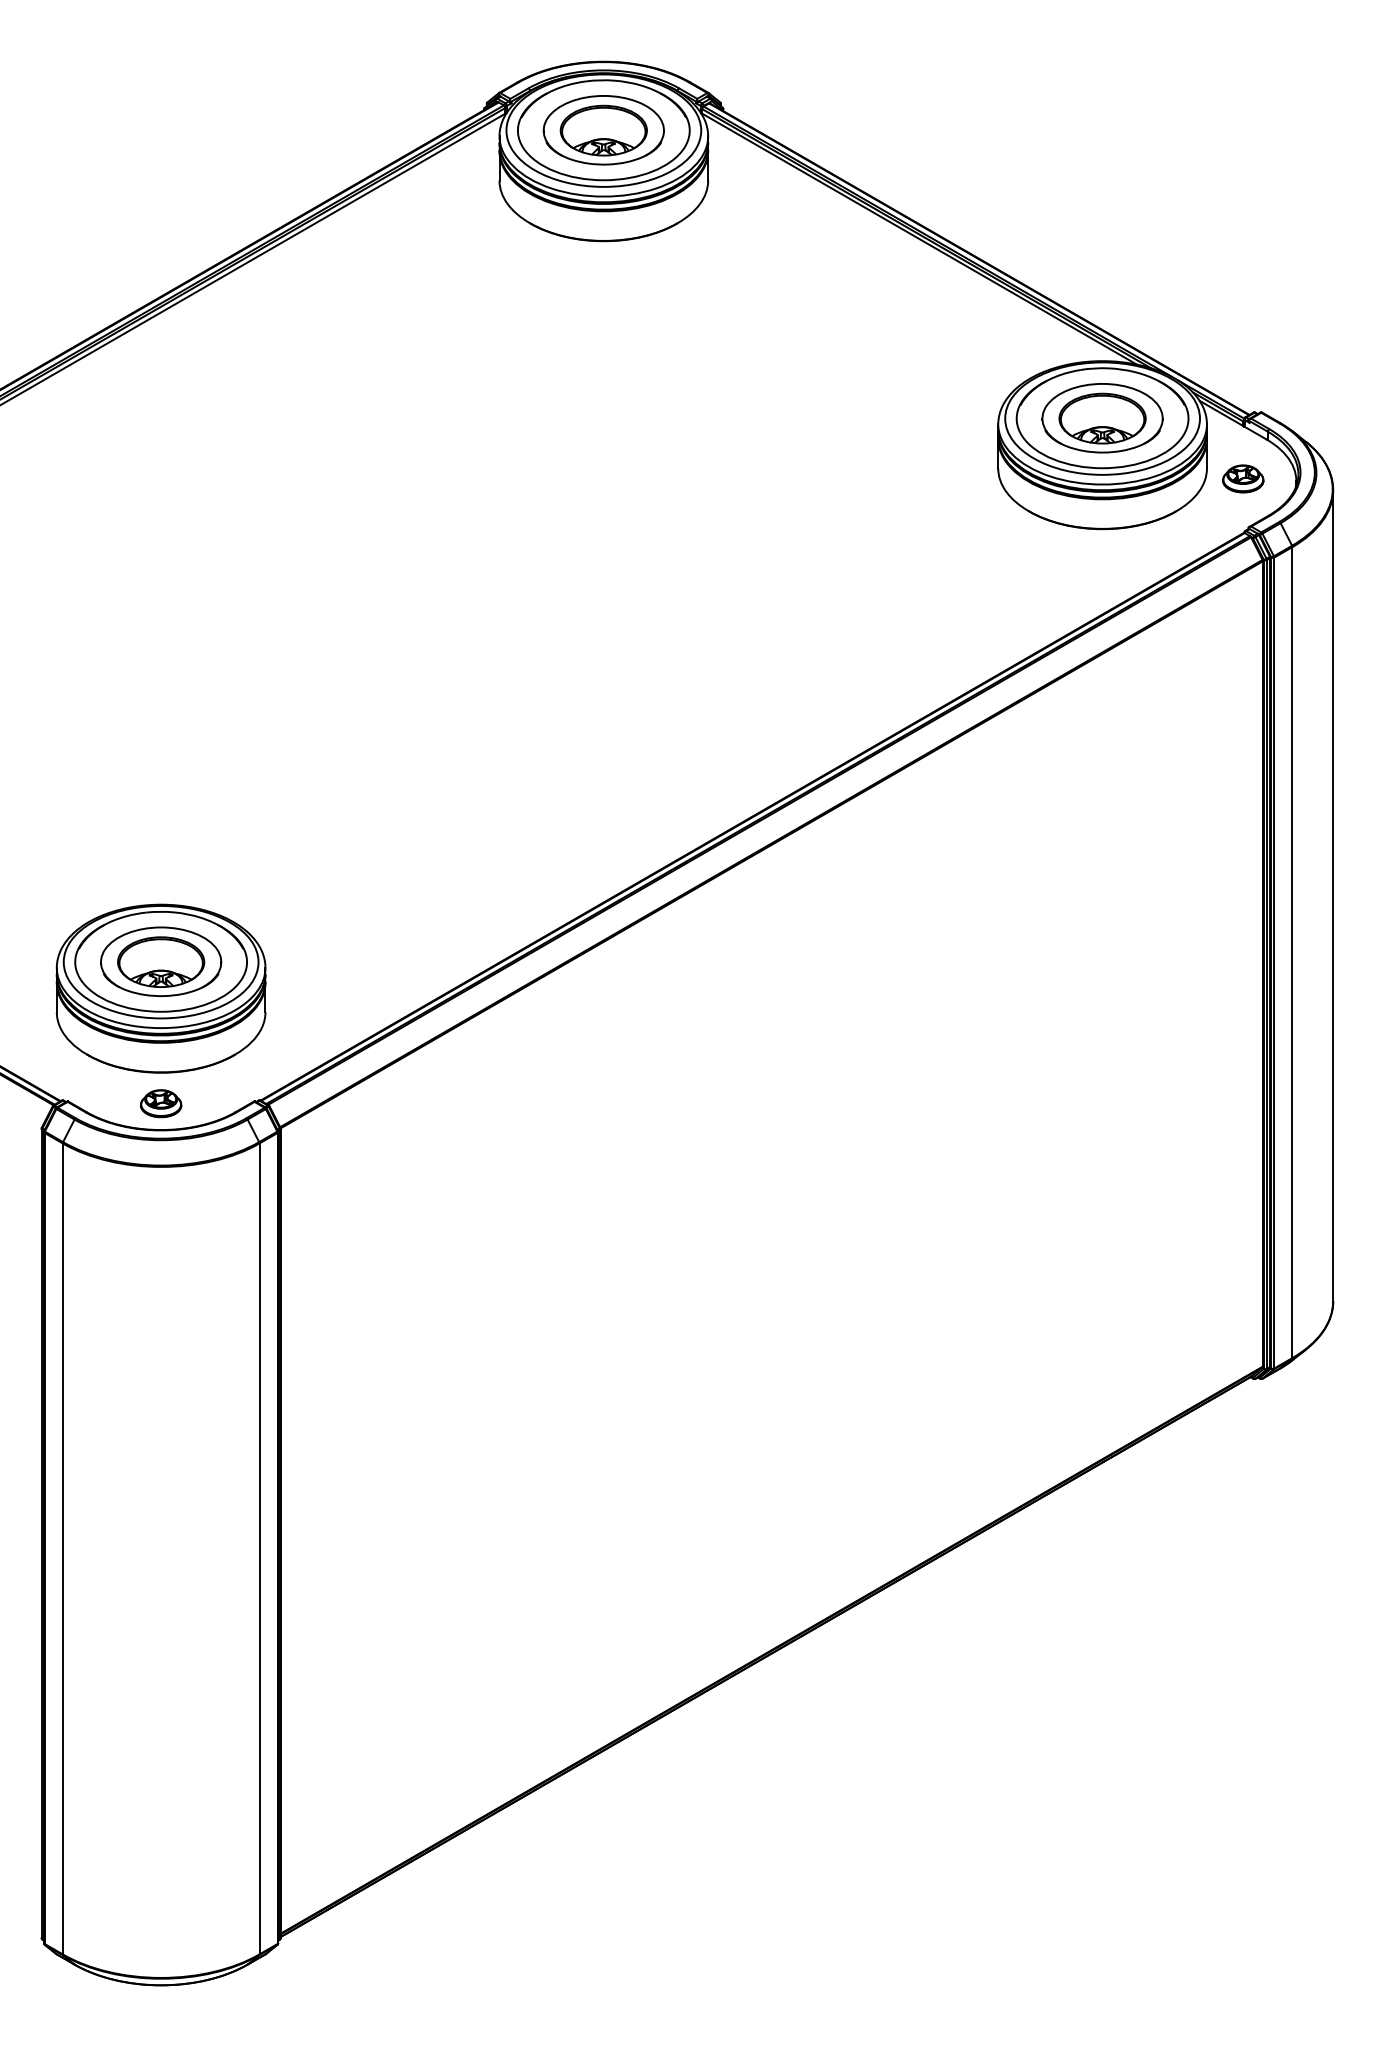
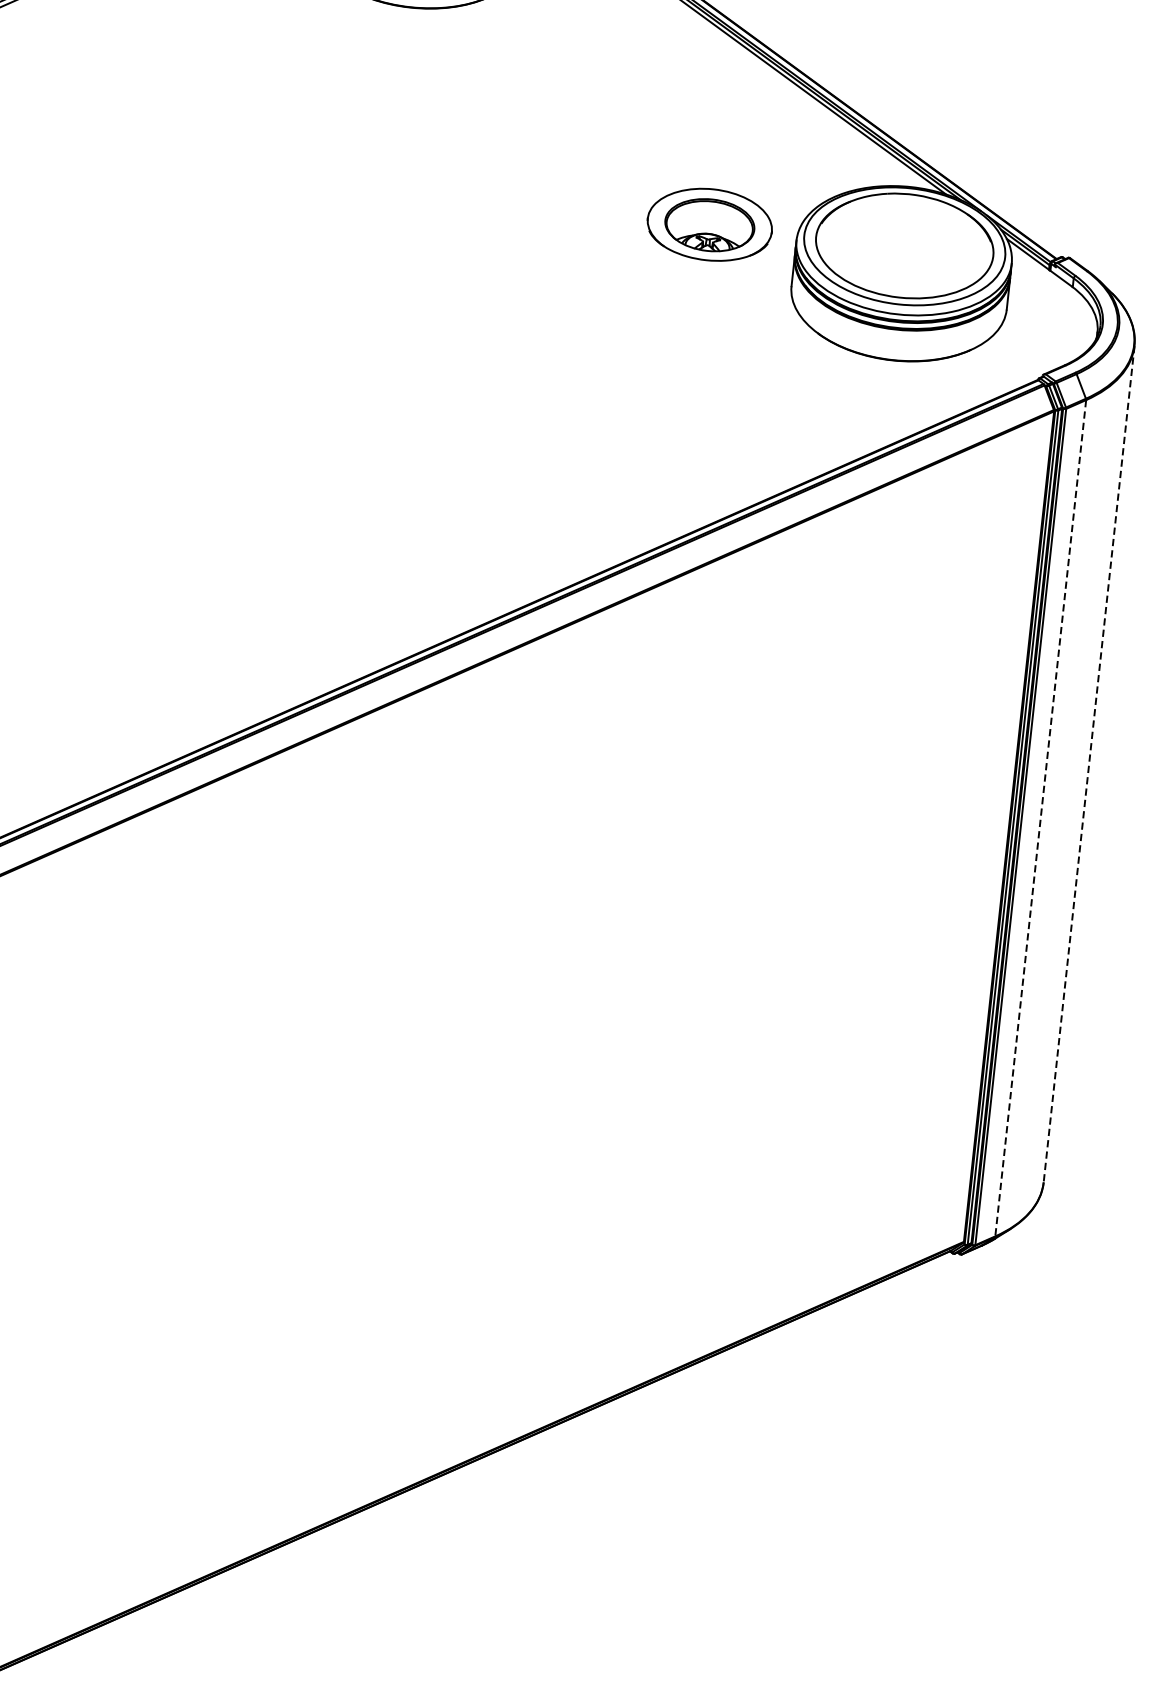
part: (1102, 418) -> (709, 225), moved
part: (1243, 478) -> (1043, 323), removed
line: (1333, 896) -> (1089, 765), solid -> dashed
line: (1292, 953) -> (1040, 819), solid -> dashed

